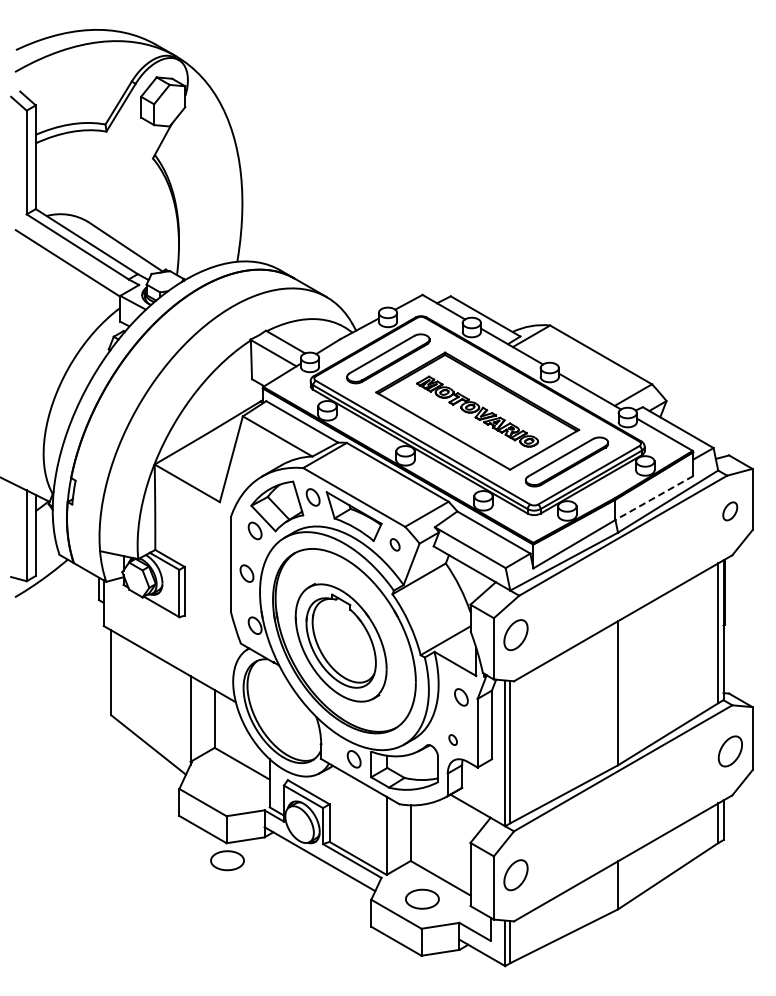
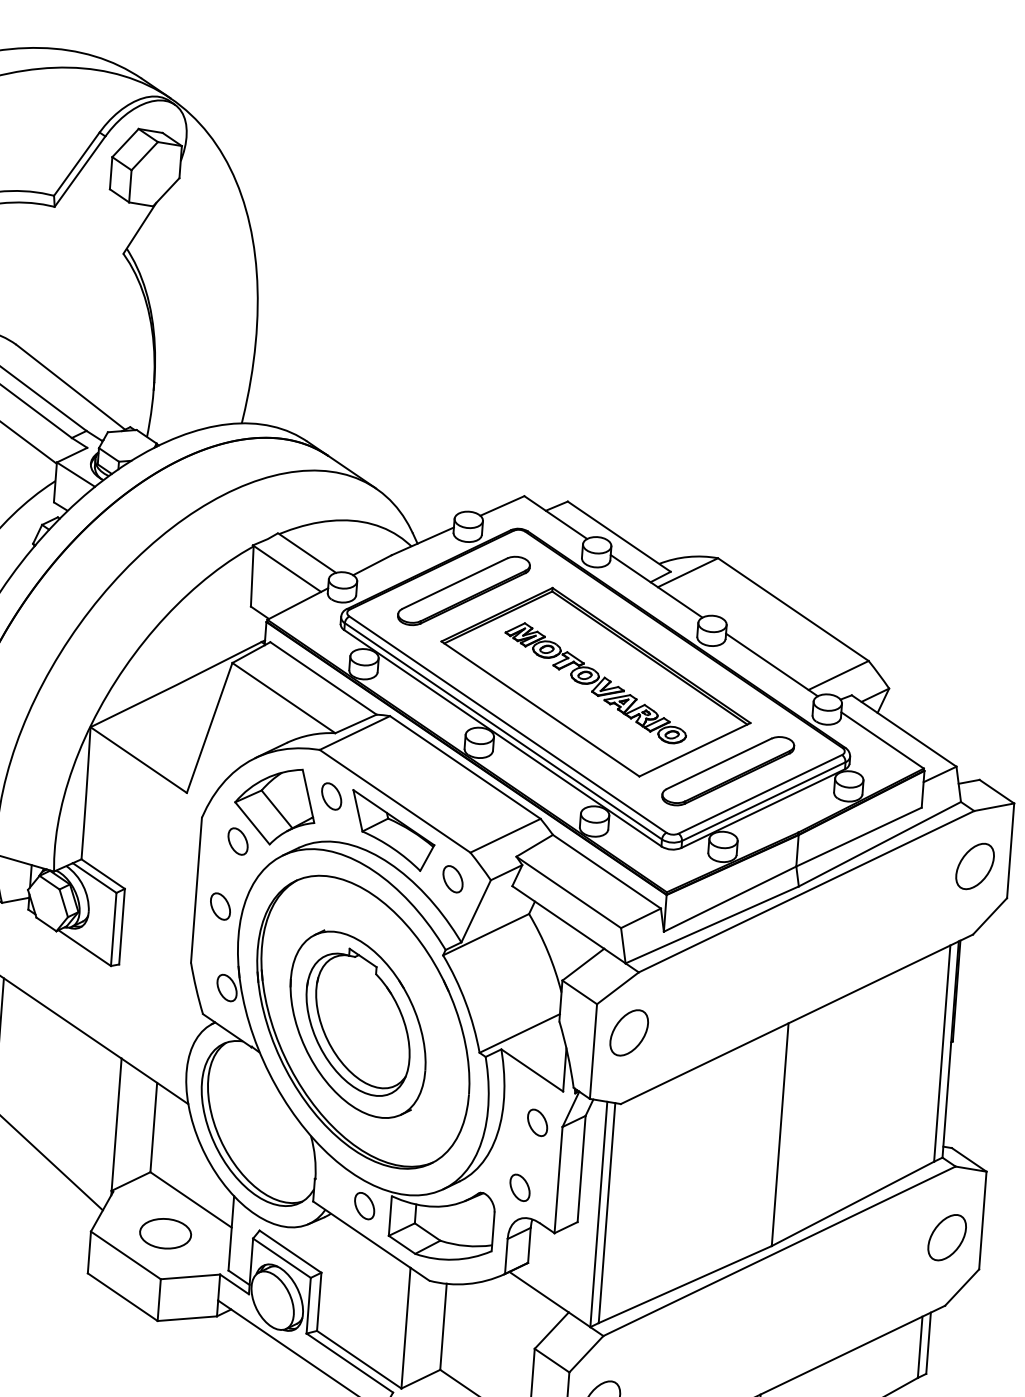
line: (654, 498) -> (859, 837), dashed -> solid
part: (729, 511) -> (973, 866), size x1.67
part: (394, 544) -> (451, 878), size x1.43
part: (452, 739) -> (518, 1186), size x1.67
part: (227, 860) -> (165, 1233), moved

